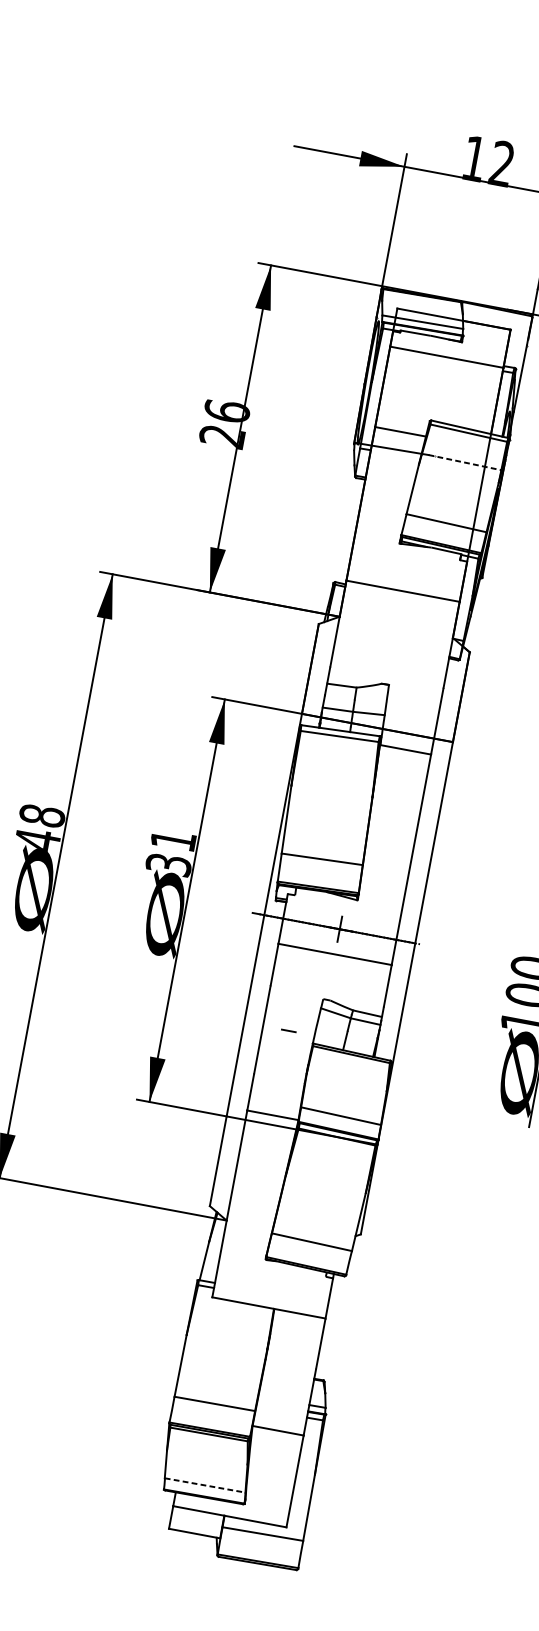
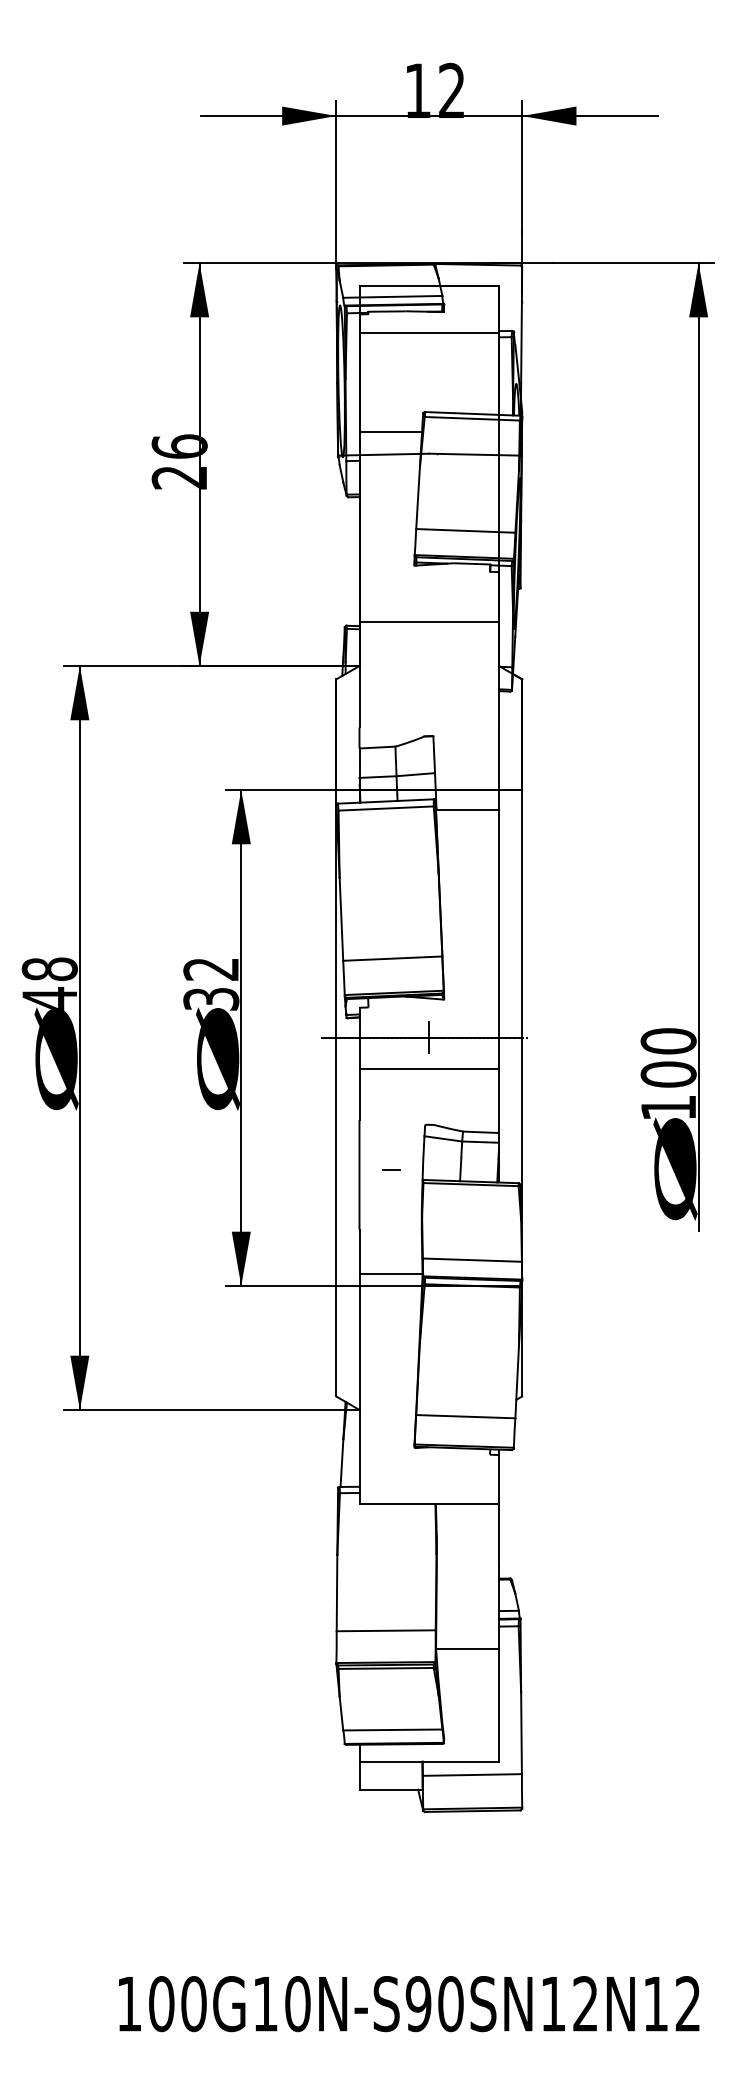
line: (465, 462) -> (474, 454), dashed -> solid
text: (172, 840) -> (210, 969), 31 -> 32
line: (204, 1484) -> (392, 1729), dashed -> solid

